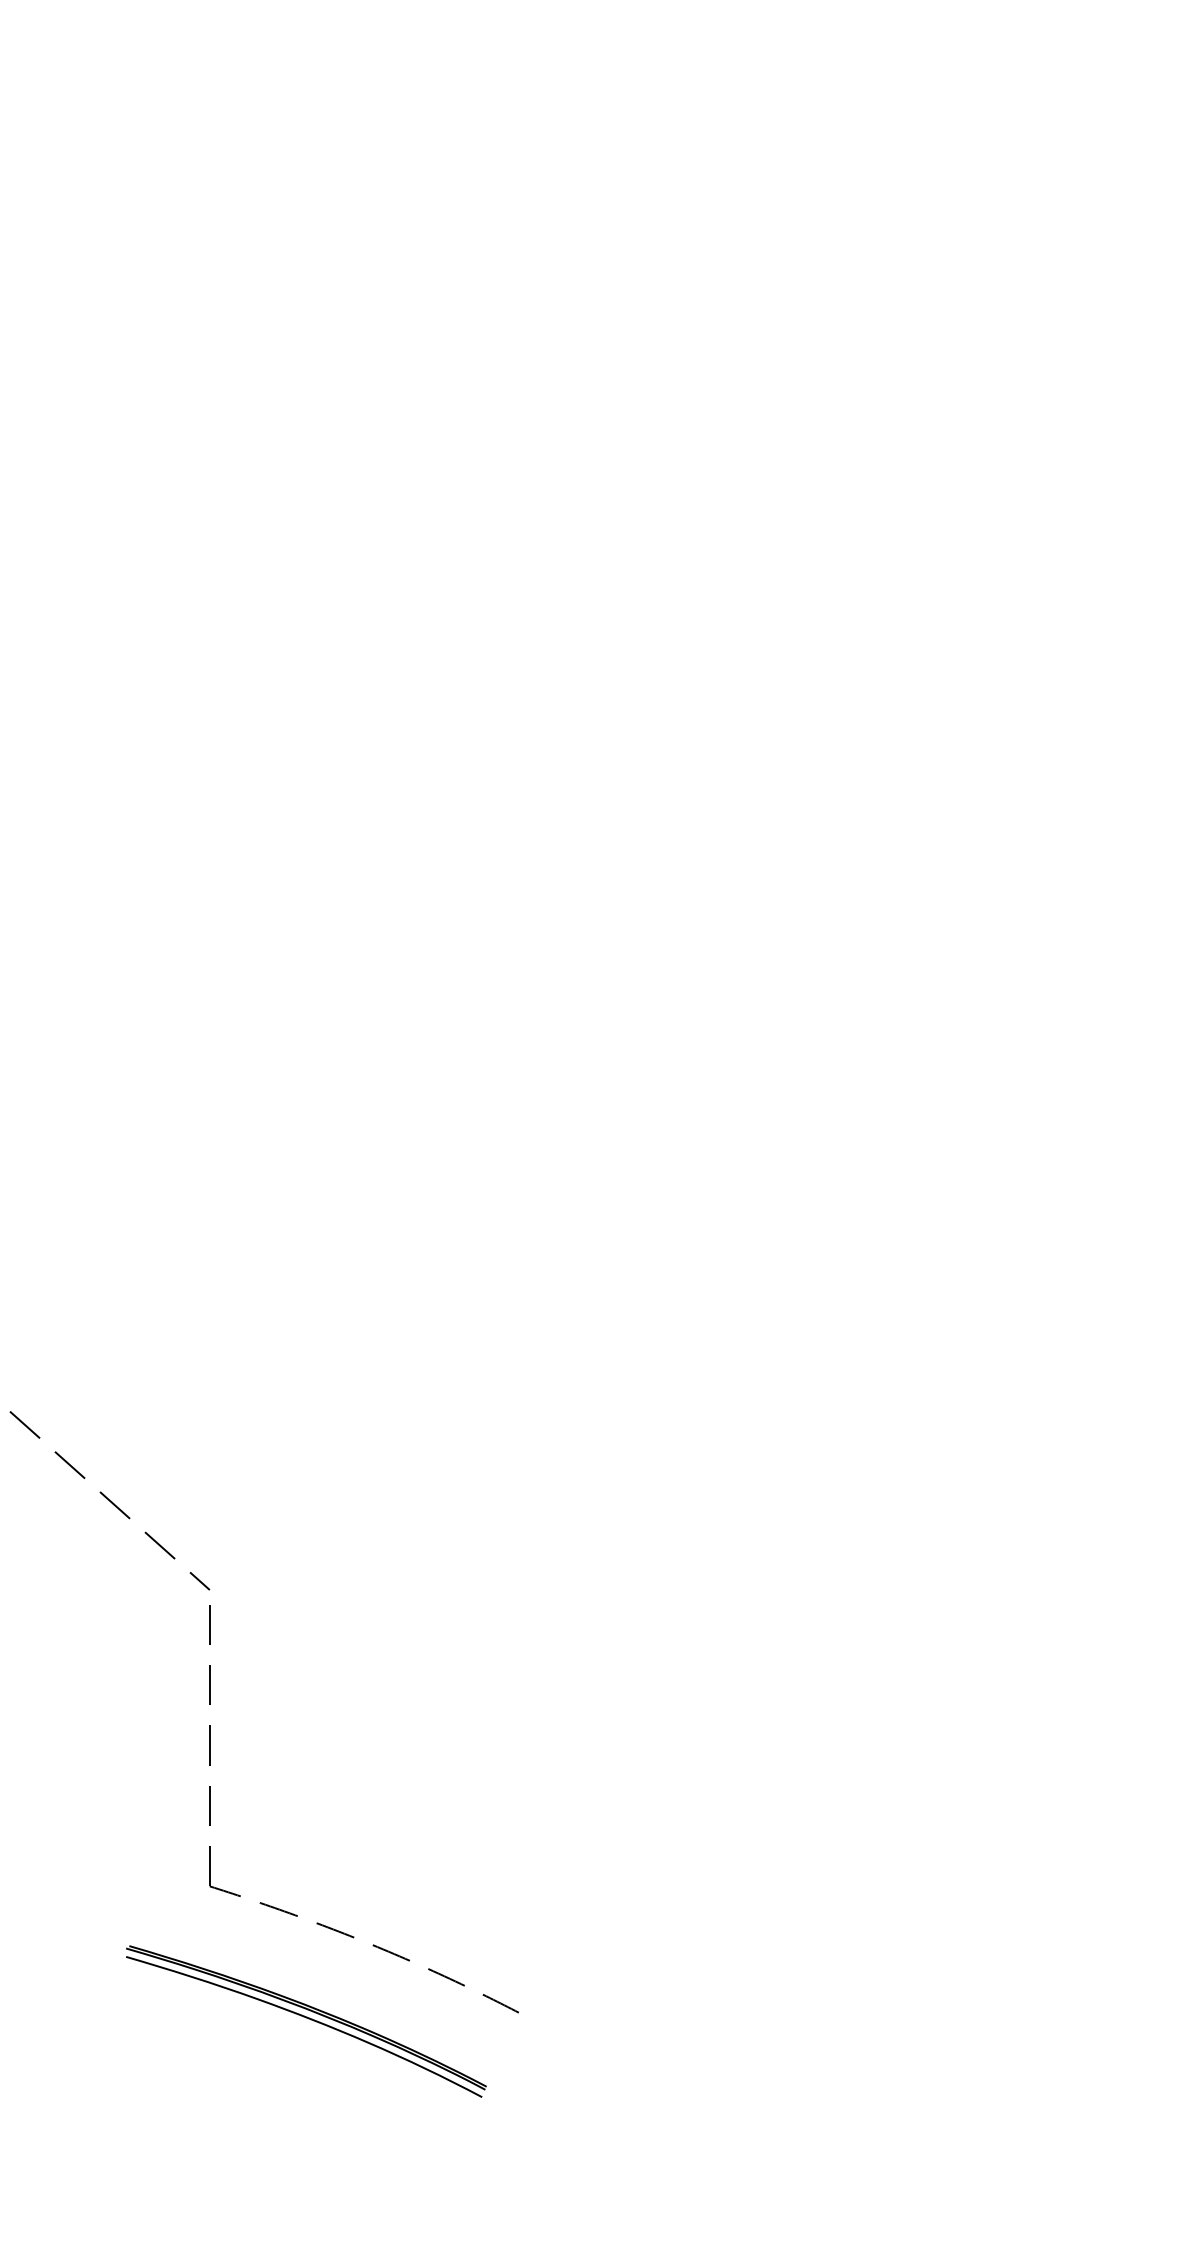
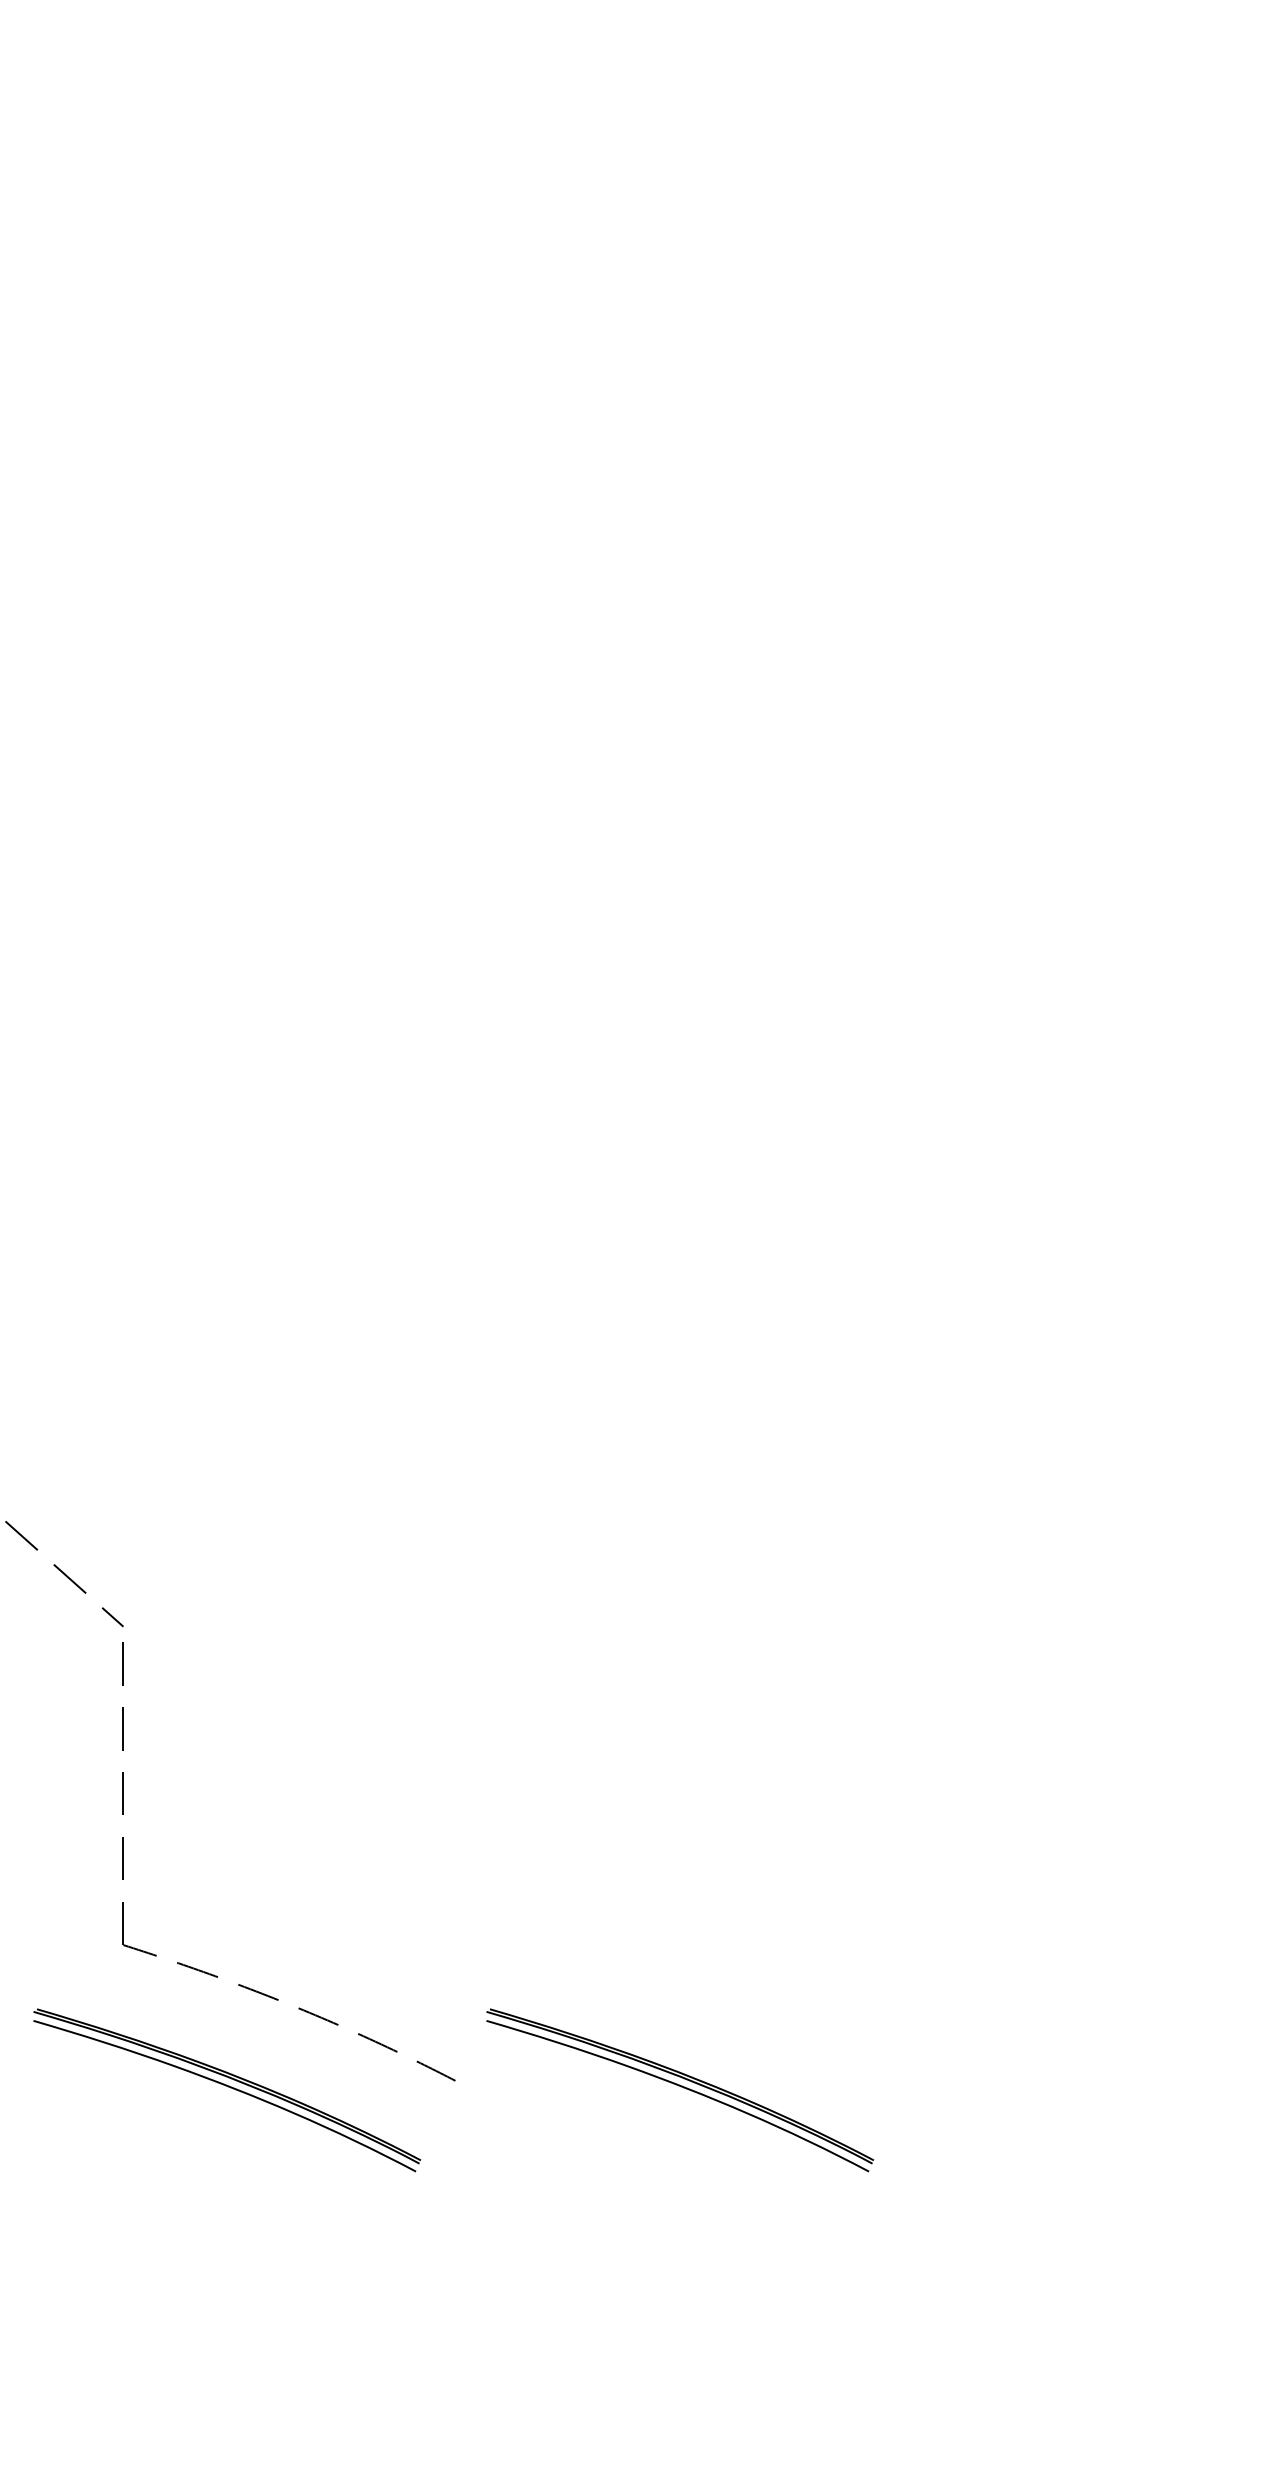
part: (728, 2021) -> (680, 2090), added

